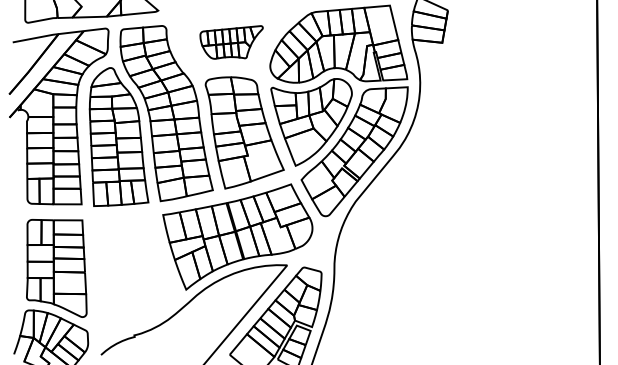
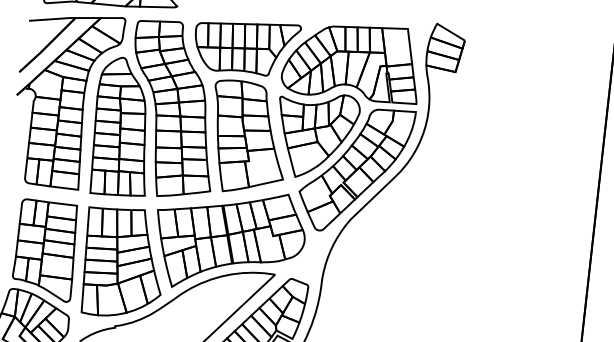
part: (231, 42) -> (246, 46), size x1.67
part: (134, 271) -> (122, 262), added

